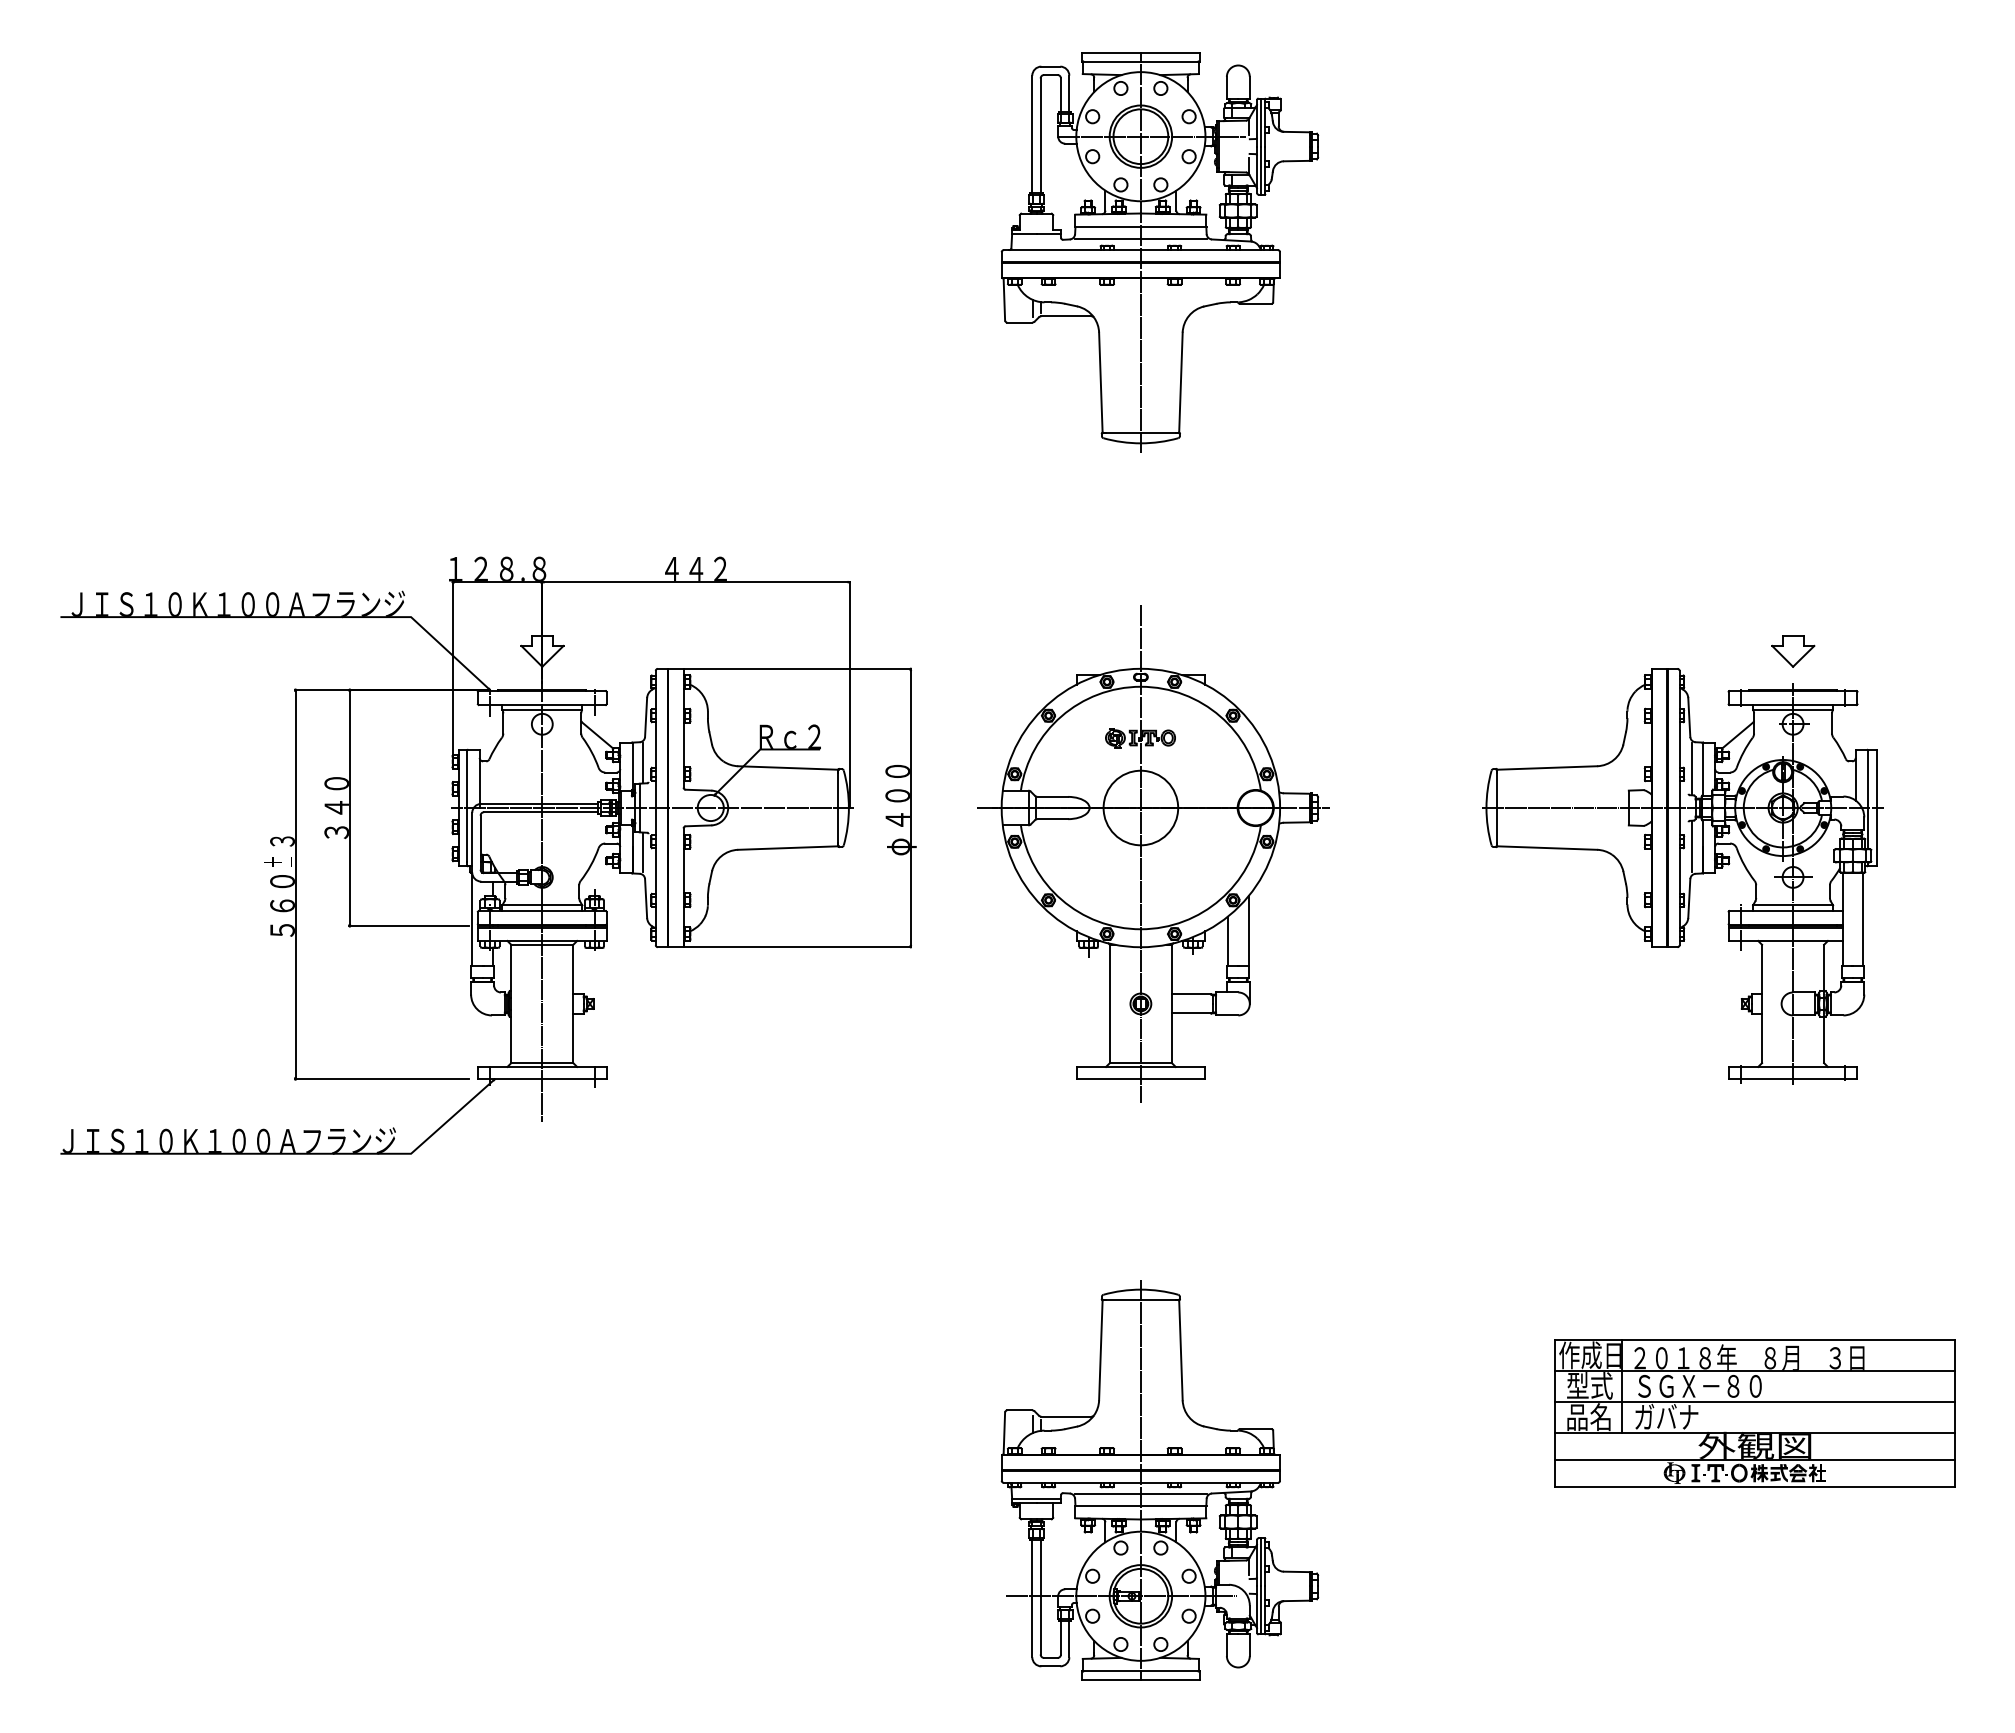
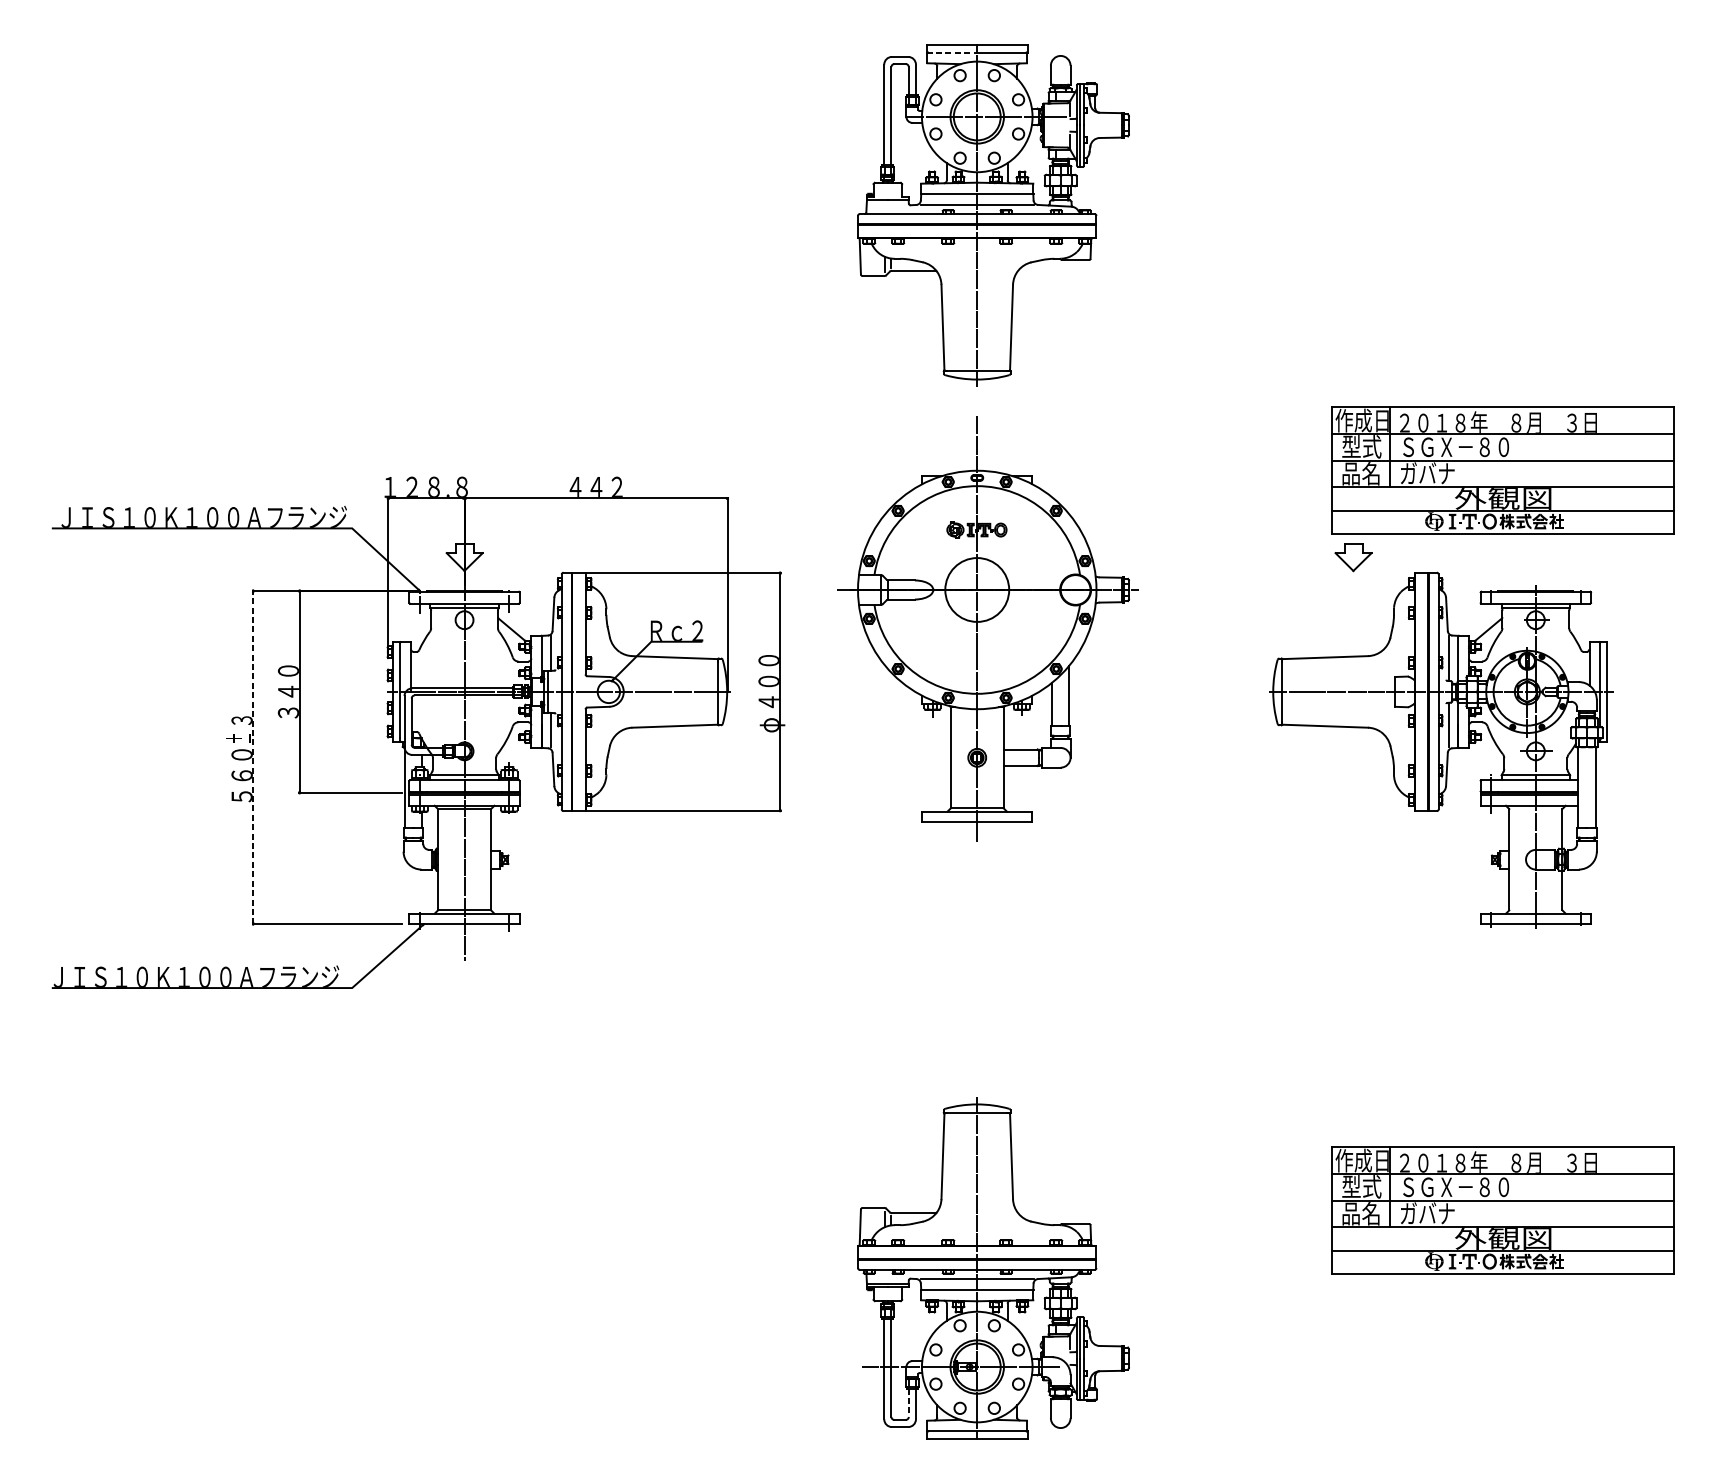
line: (1111, 61) -> (952, 52), solid -> dashed
part: (1754, 549) -> (1502, 470), added
part: (1793, 651) -> (1353, 557), moved
part: (1153, 853) -> (988, 628), moved
line: (295, 884) -> (253, 757), solid -> dashed
line: (1060, 1637) -> (908, 1402), solid -> dashed

